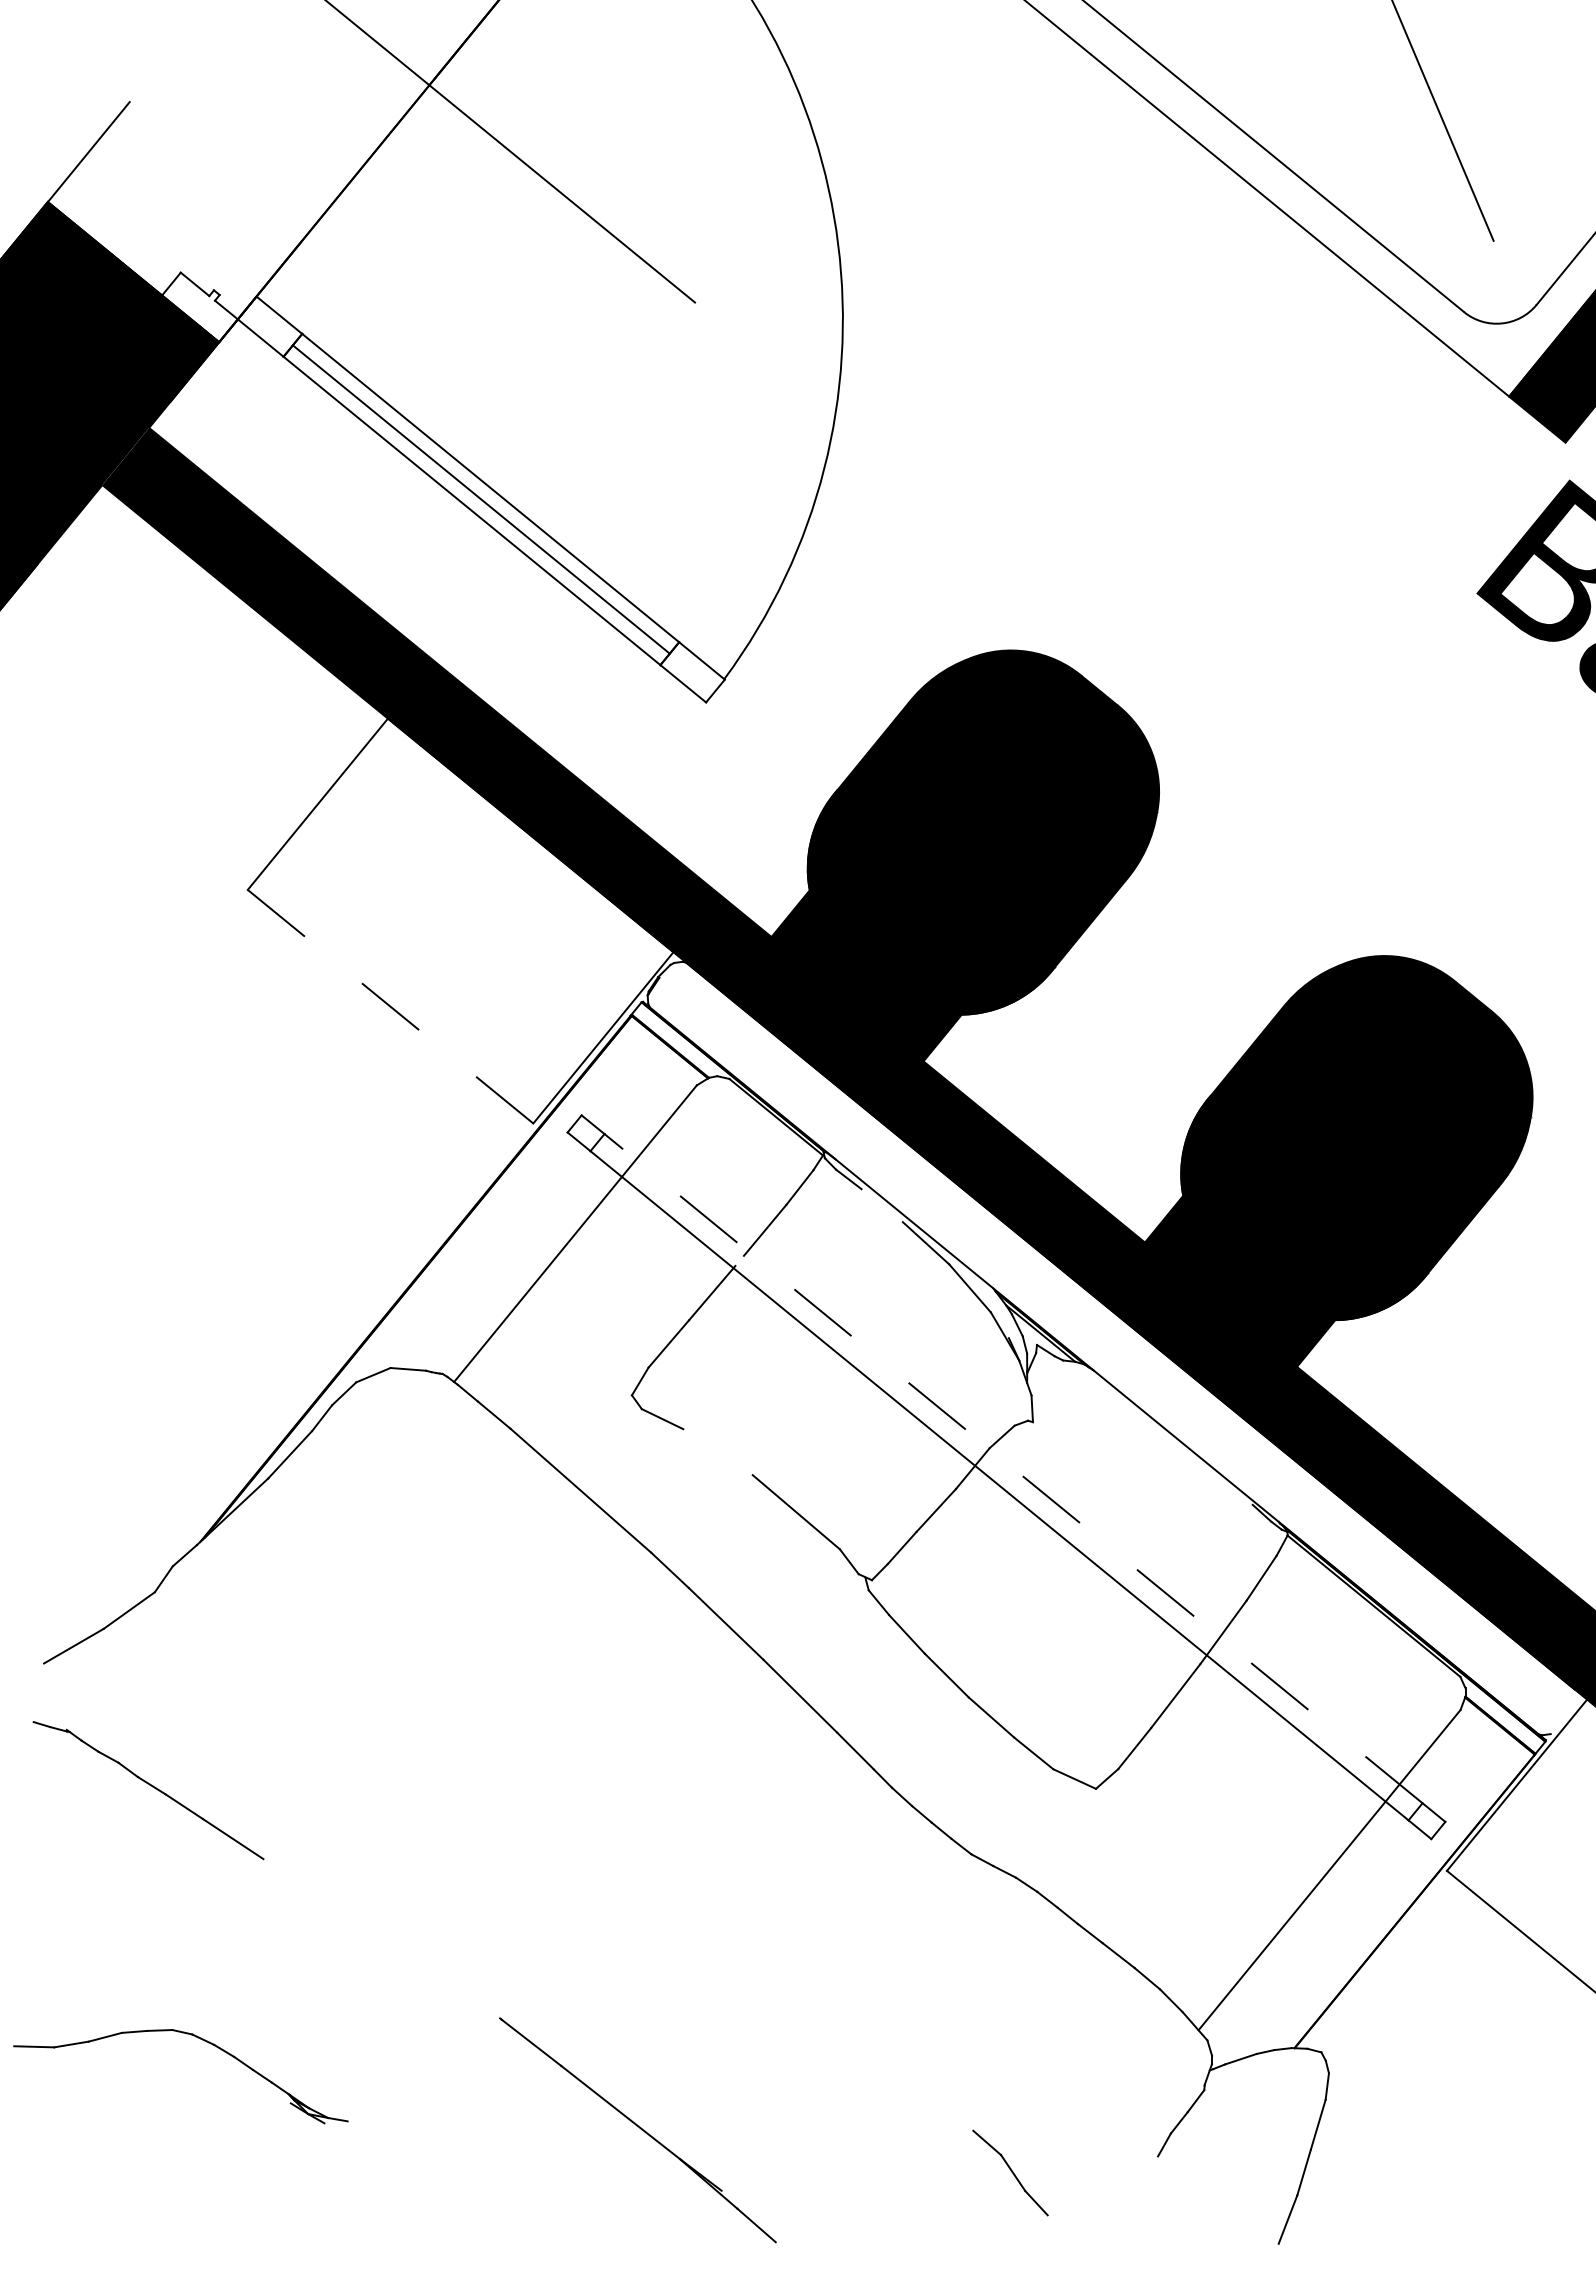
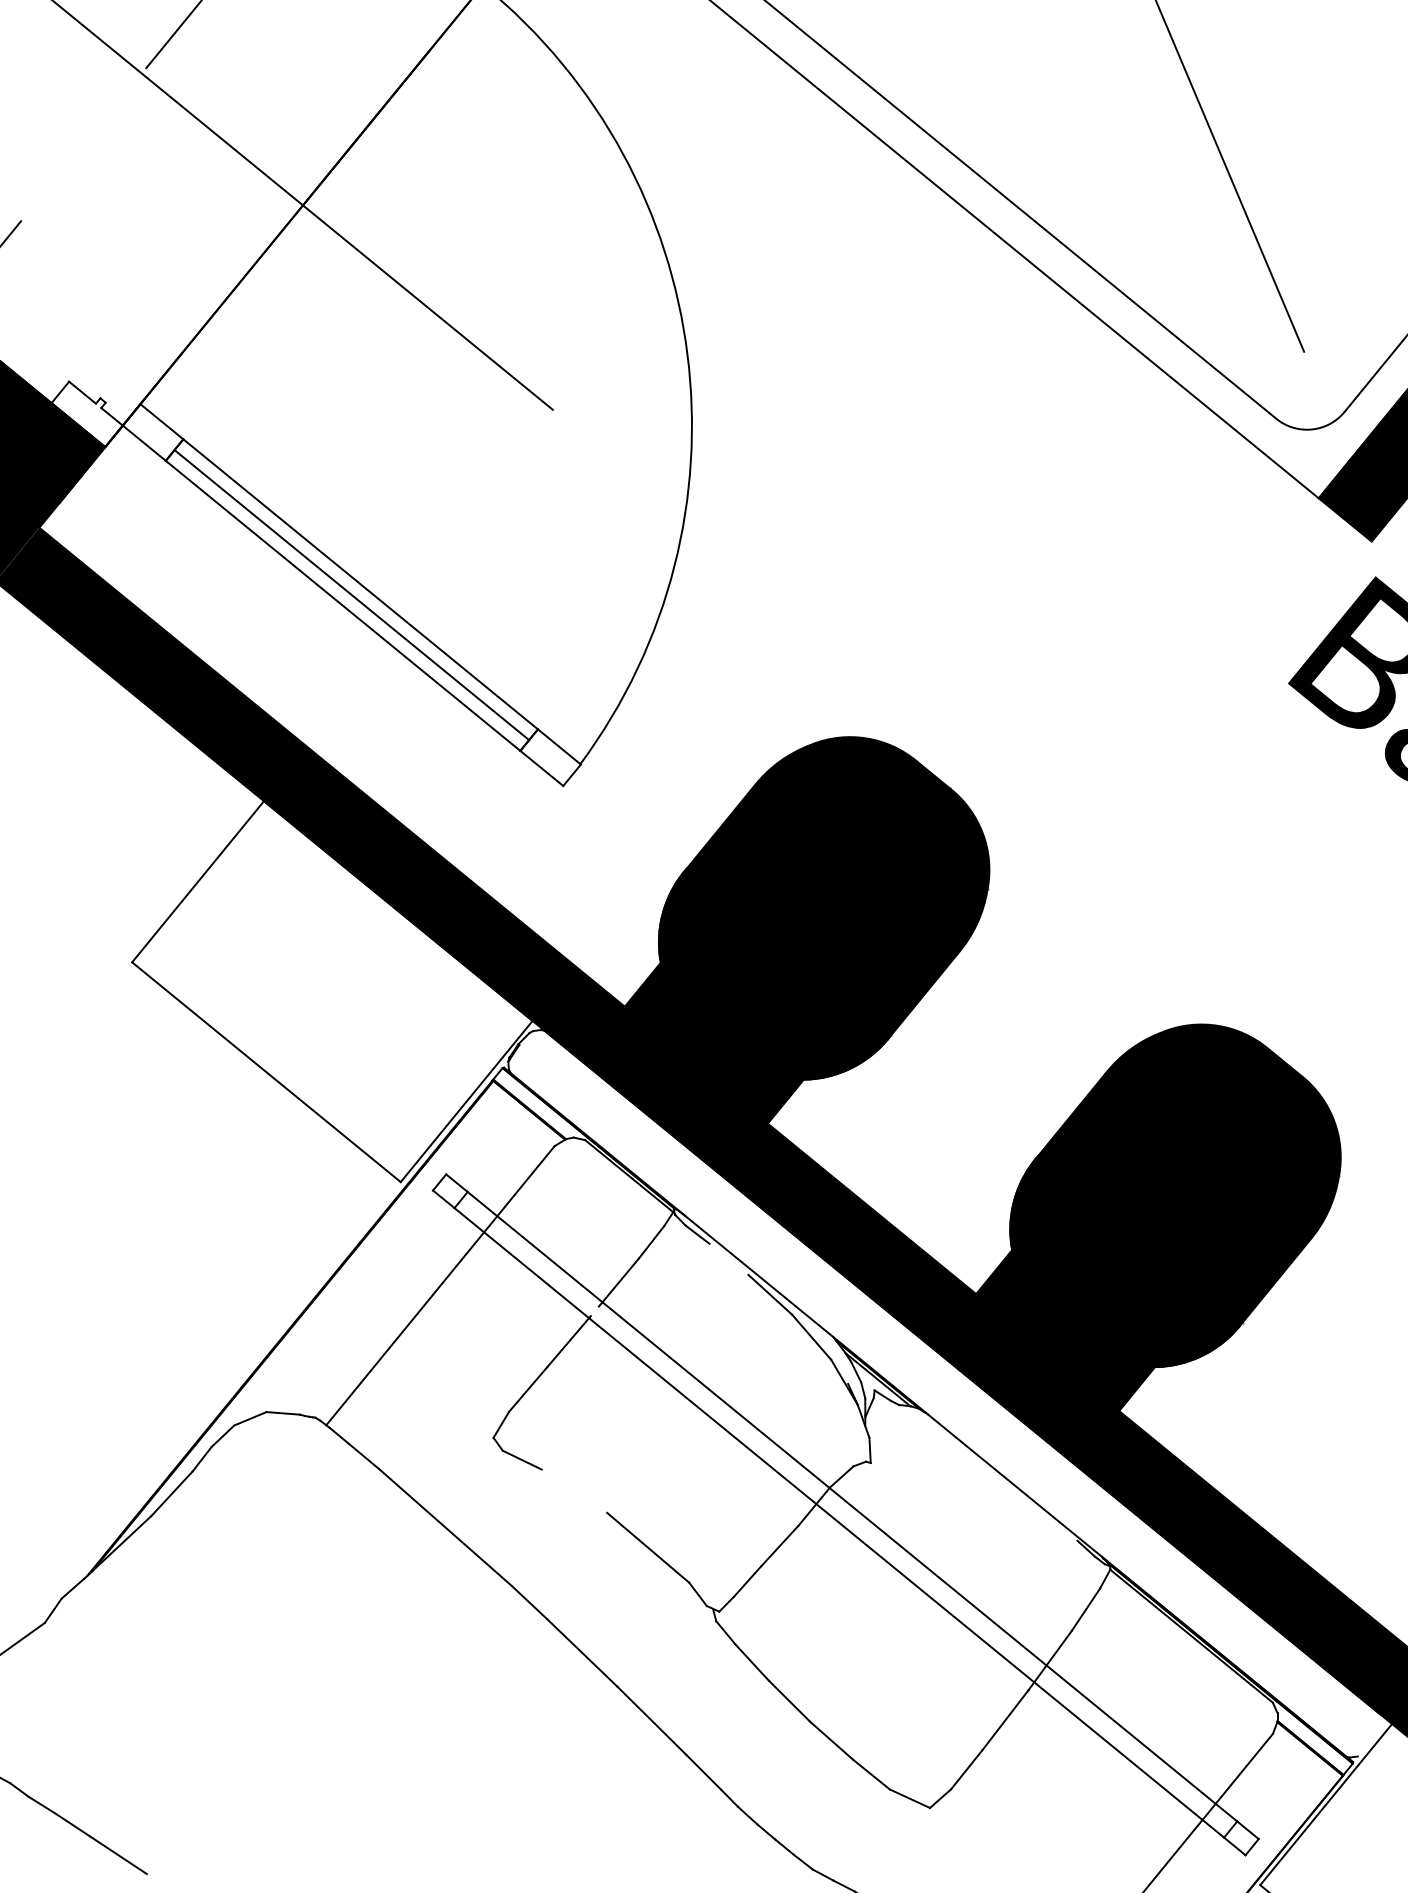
line: (390, 1007) -> (266, 1072), dashed -> solid
line: (1013, 1468) -> (852, 1506), dashed -> solid

